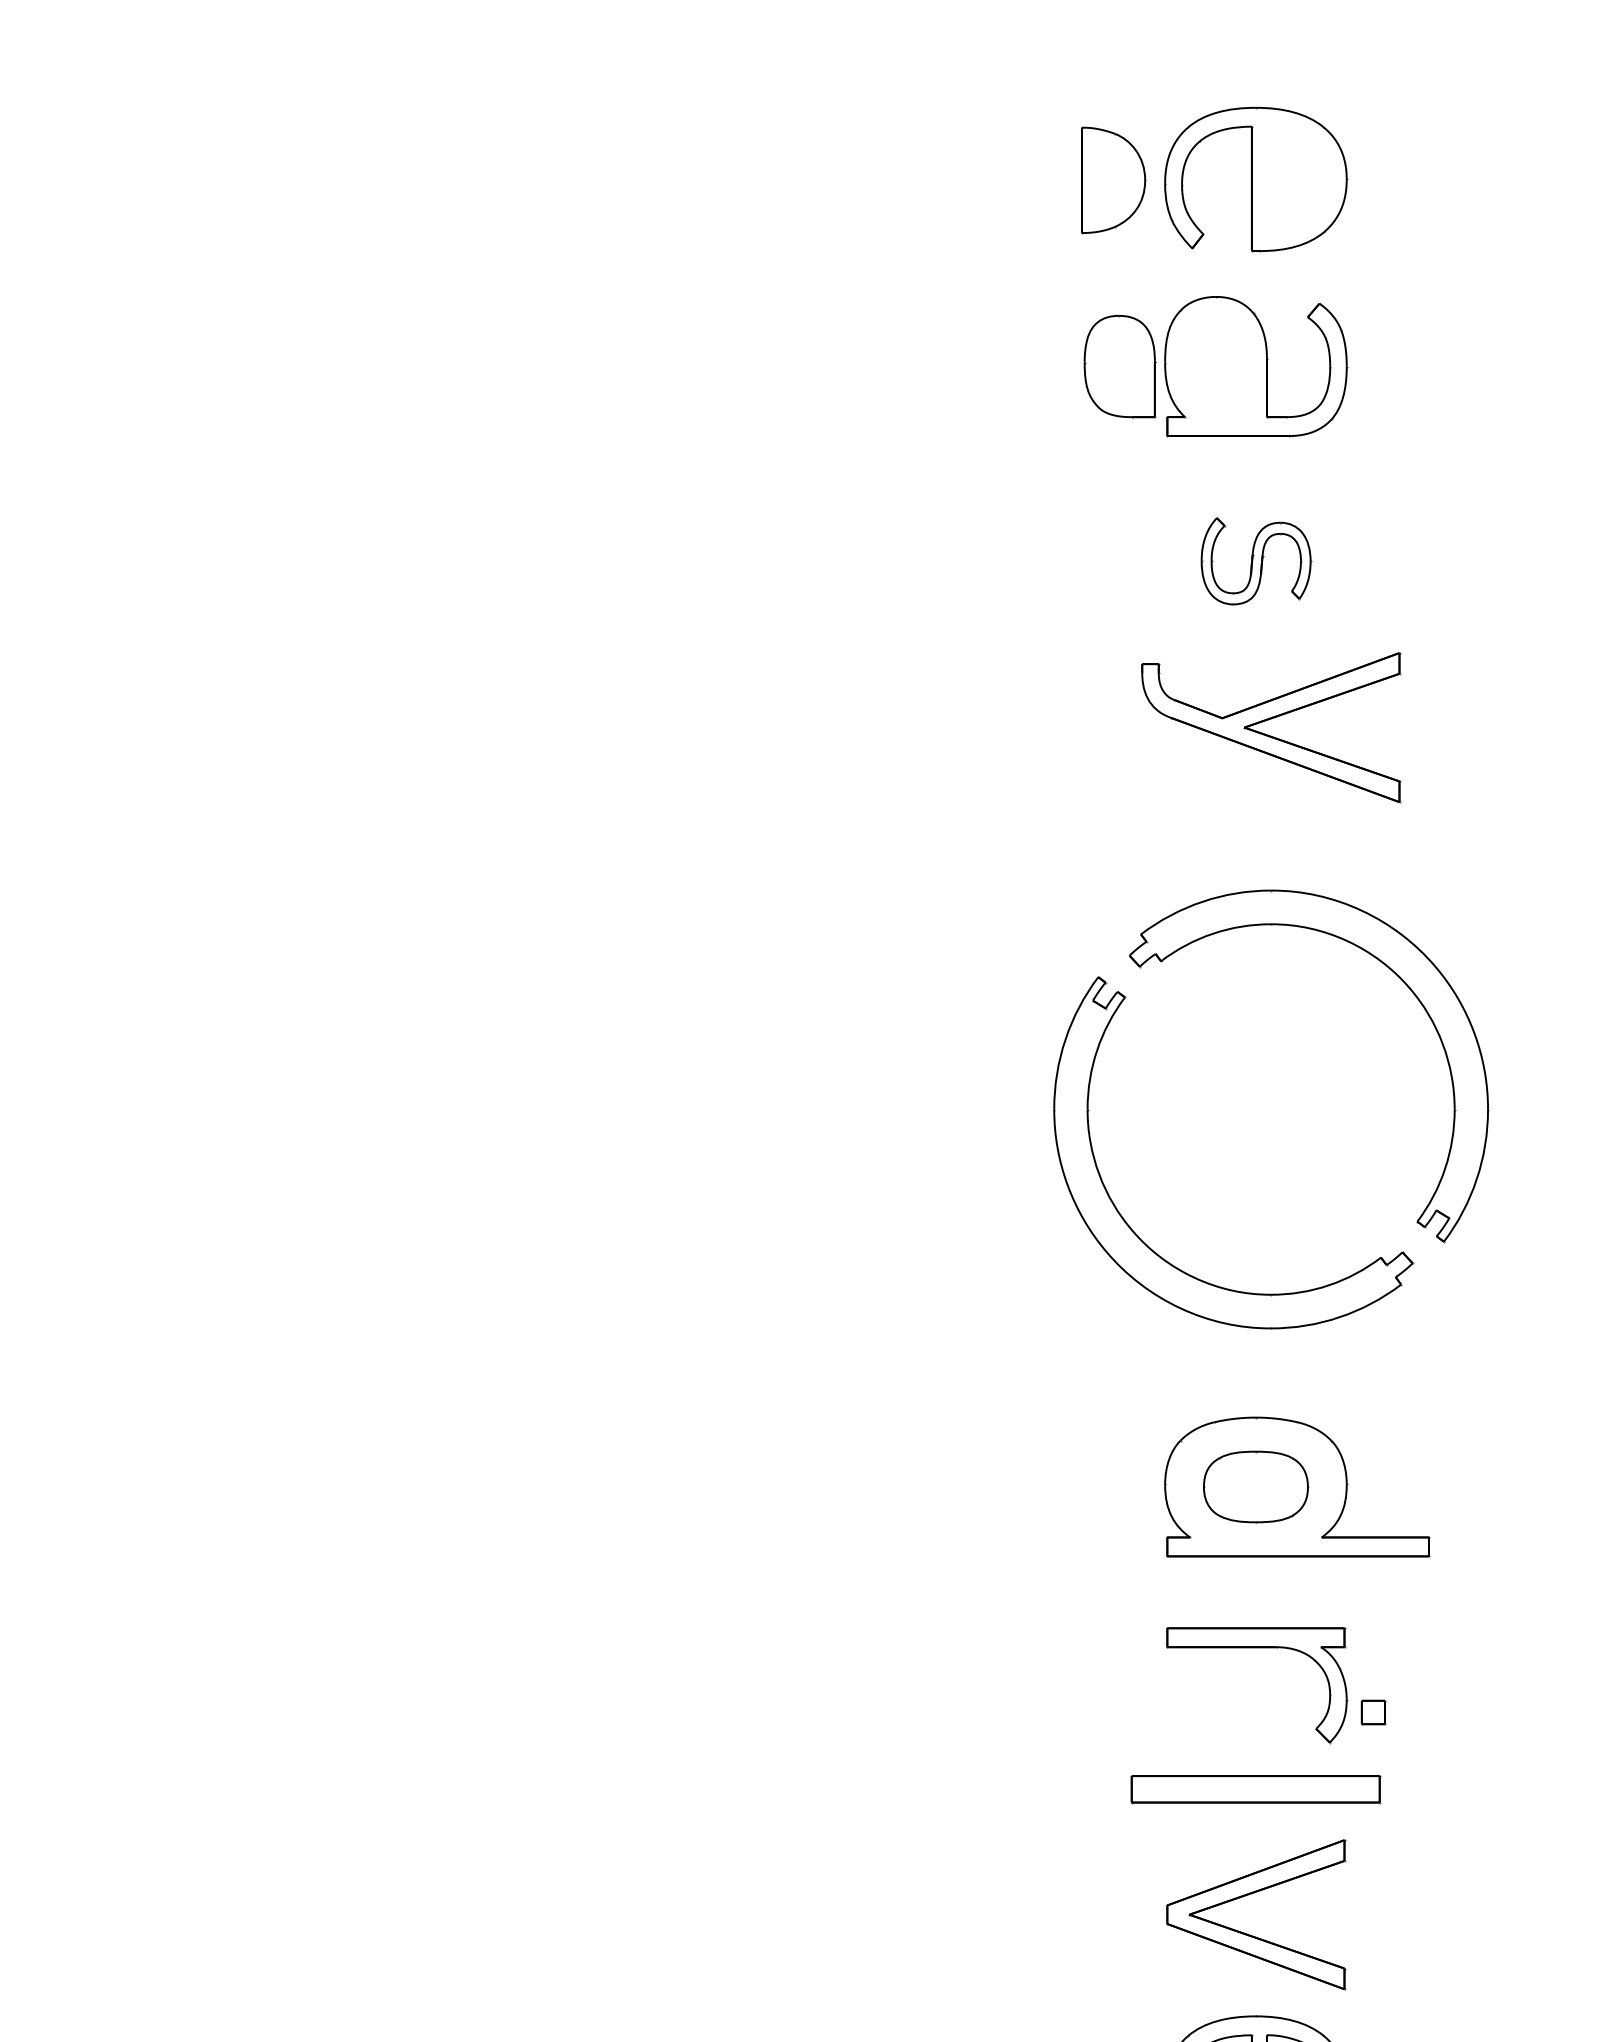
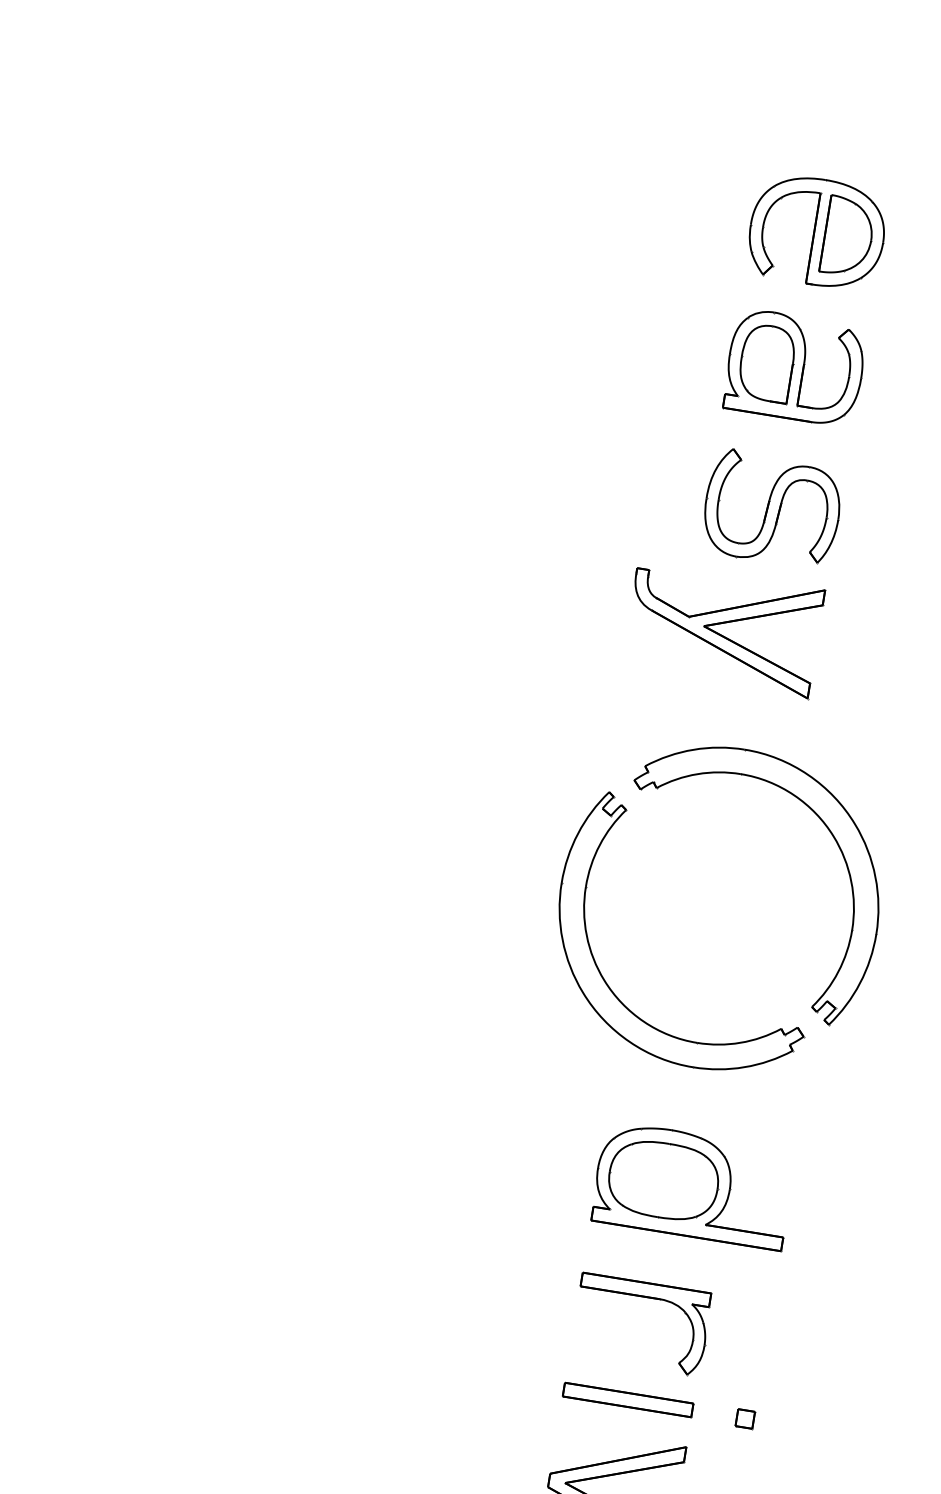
part: (1113, 180) -> (848, 237), moved
part: (1119, 366) -> (766, 363), moved
part: (1256, 561) -> (772, 509), size x1.67
part: (1268, 720) -> (722, 623), moved
part: (1255, 1486) -> (663, 1180), size x1.43
part: (1373, 1712) -> (745, 1418), moved
part: (1256, 1789) -> (628, 1400), size x0.71

